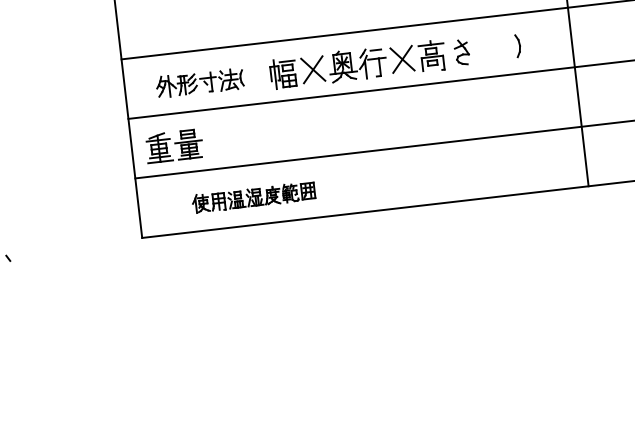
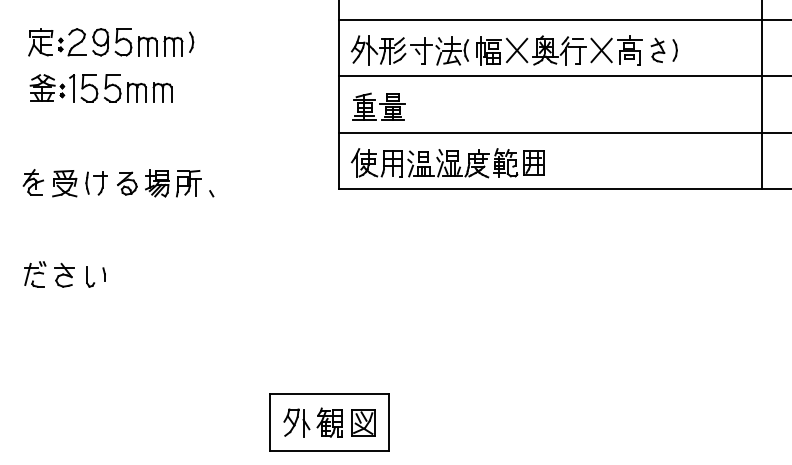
part: (517, 46) -> (674, 50), moved
part: (199, 82) -> (409, 50), size x1.43
part: (253, 197) -> (447, 163), size x1.67

